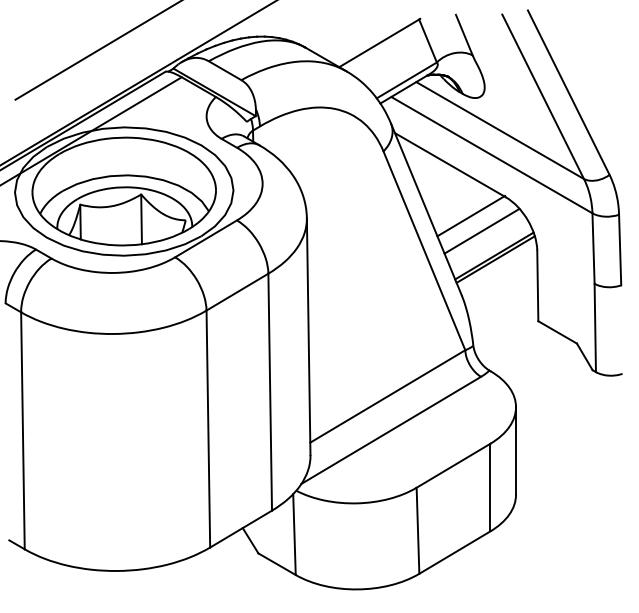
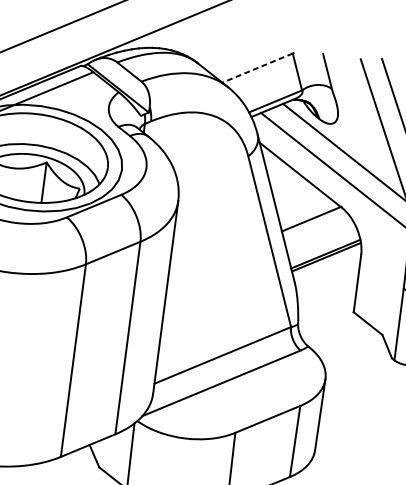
line: (379, 43) -> (257, 68), solid -> dashed
line: (481, 230) -> (318, 231), removed

